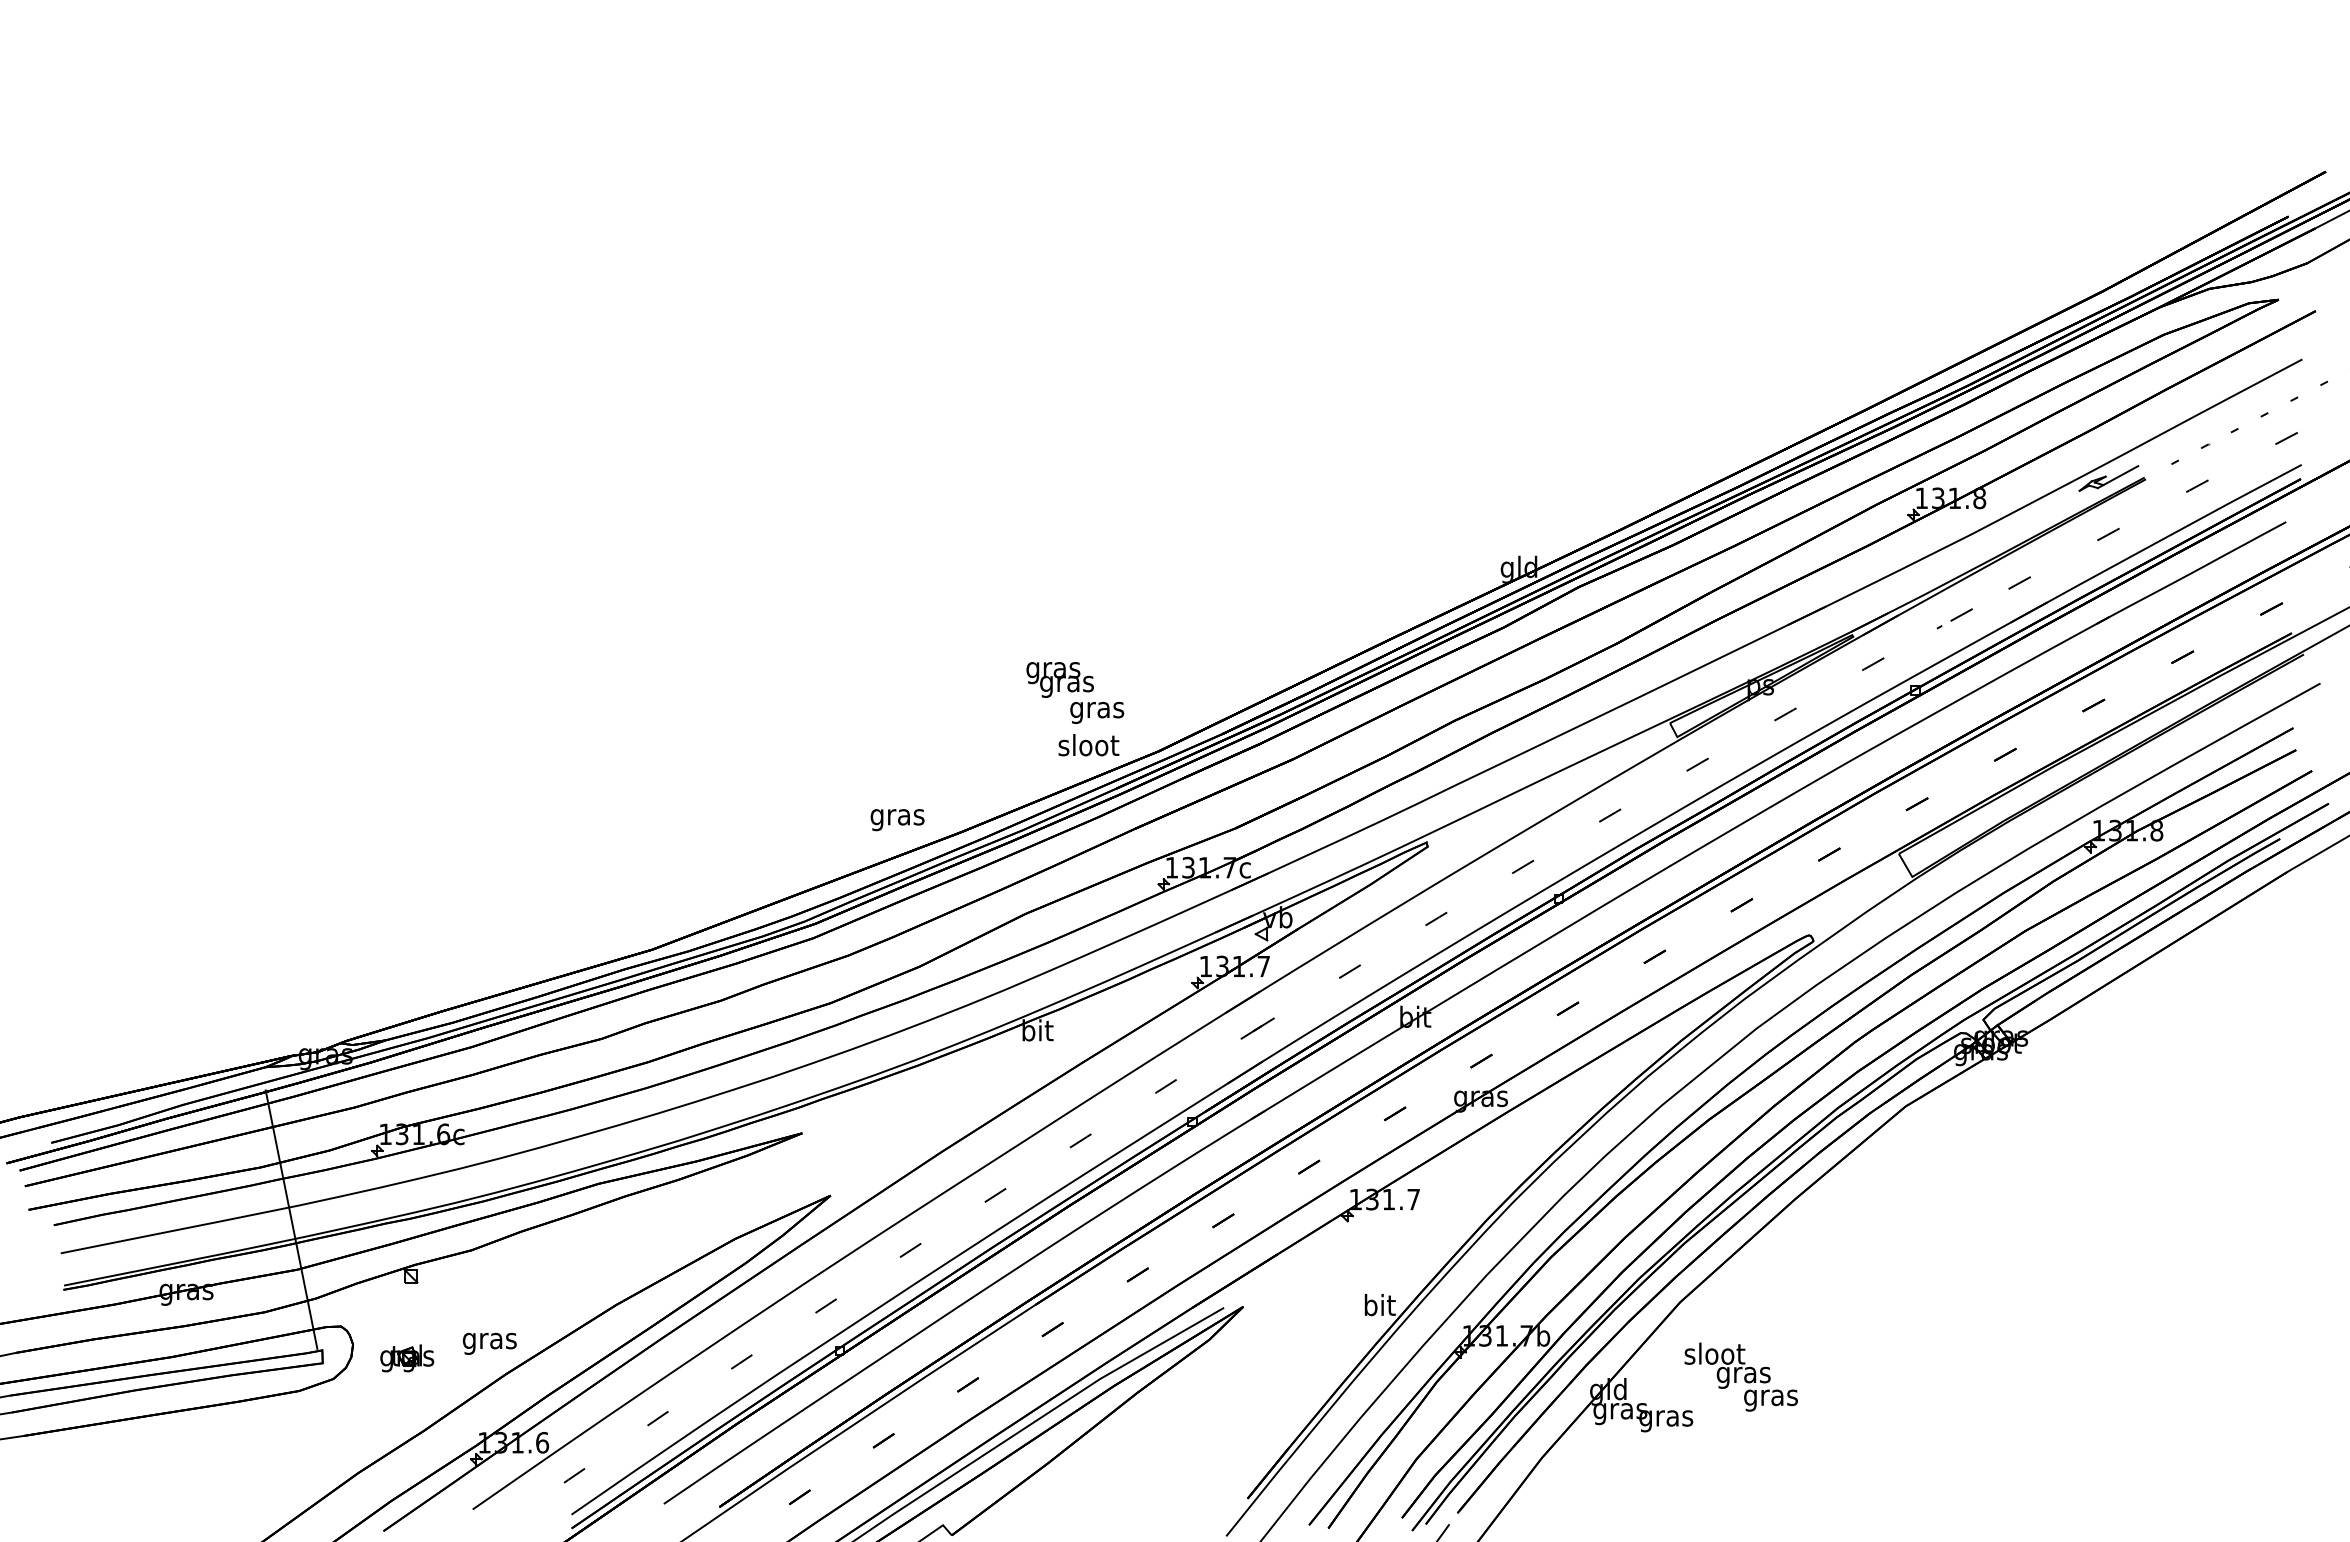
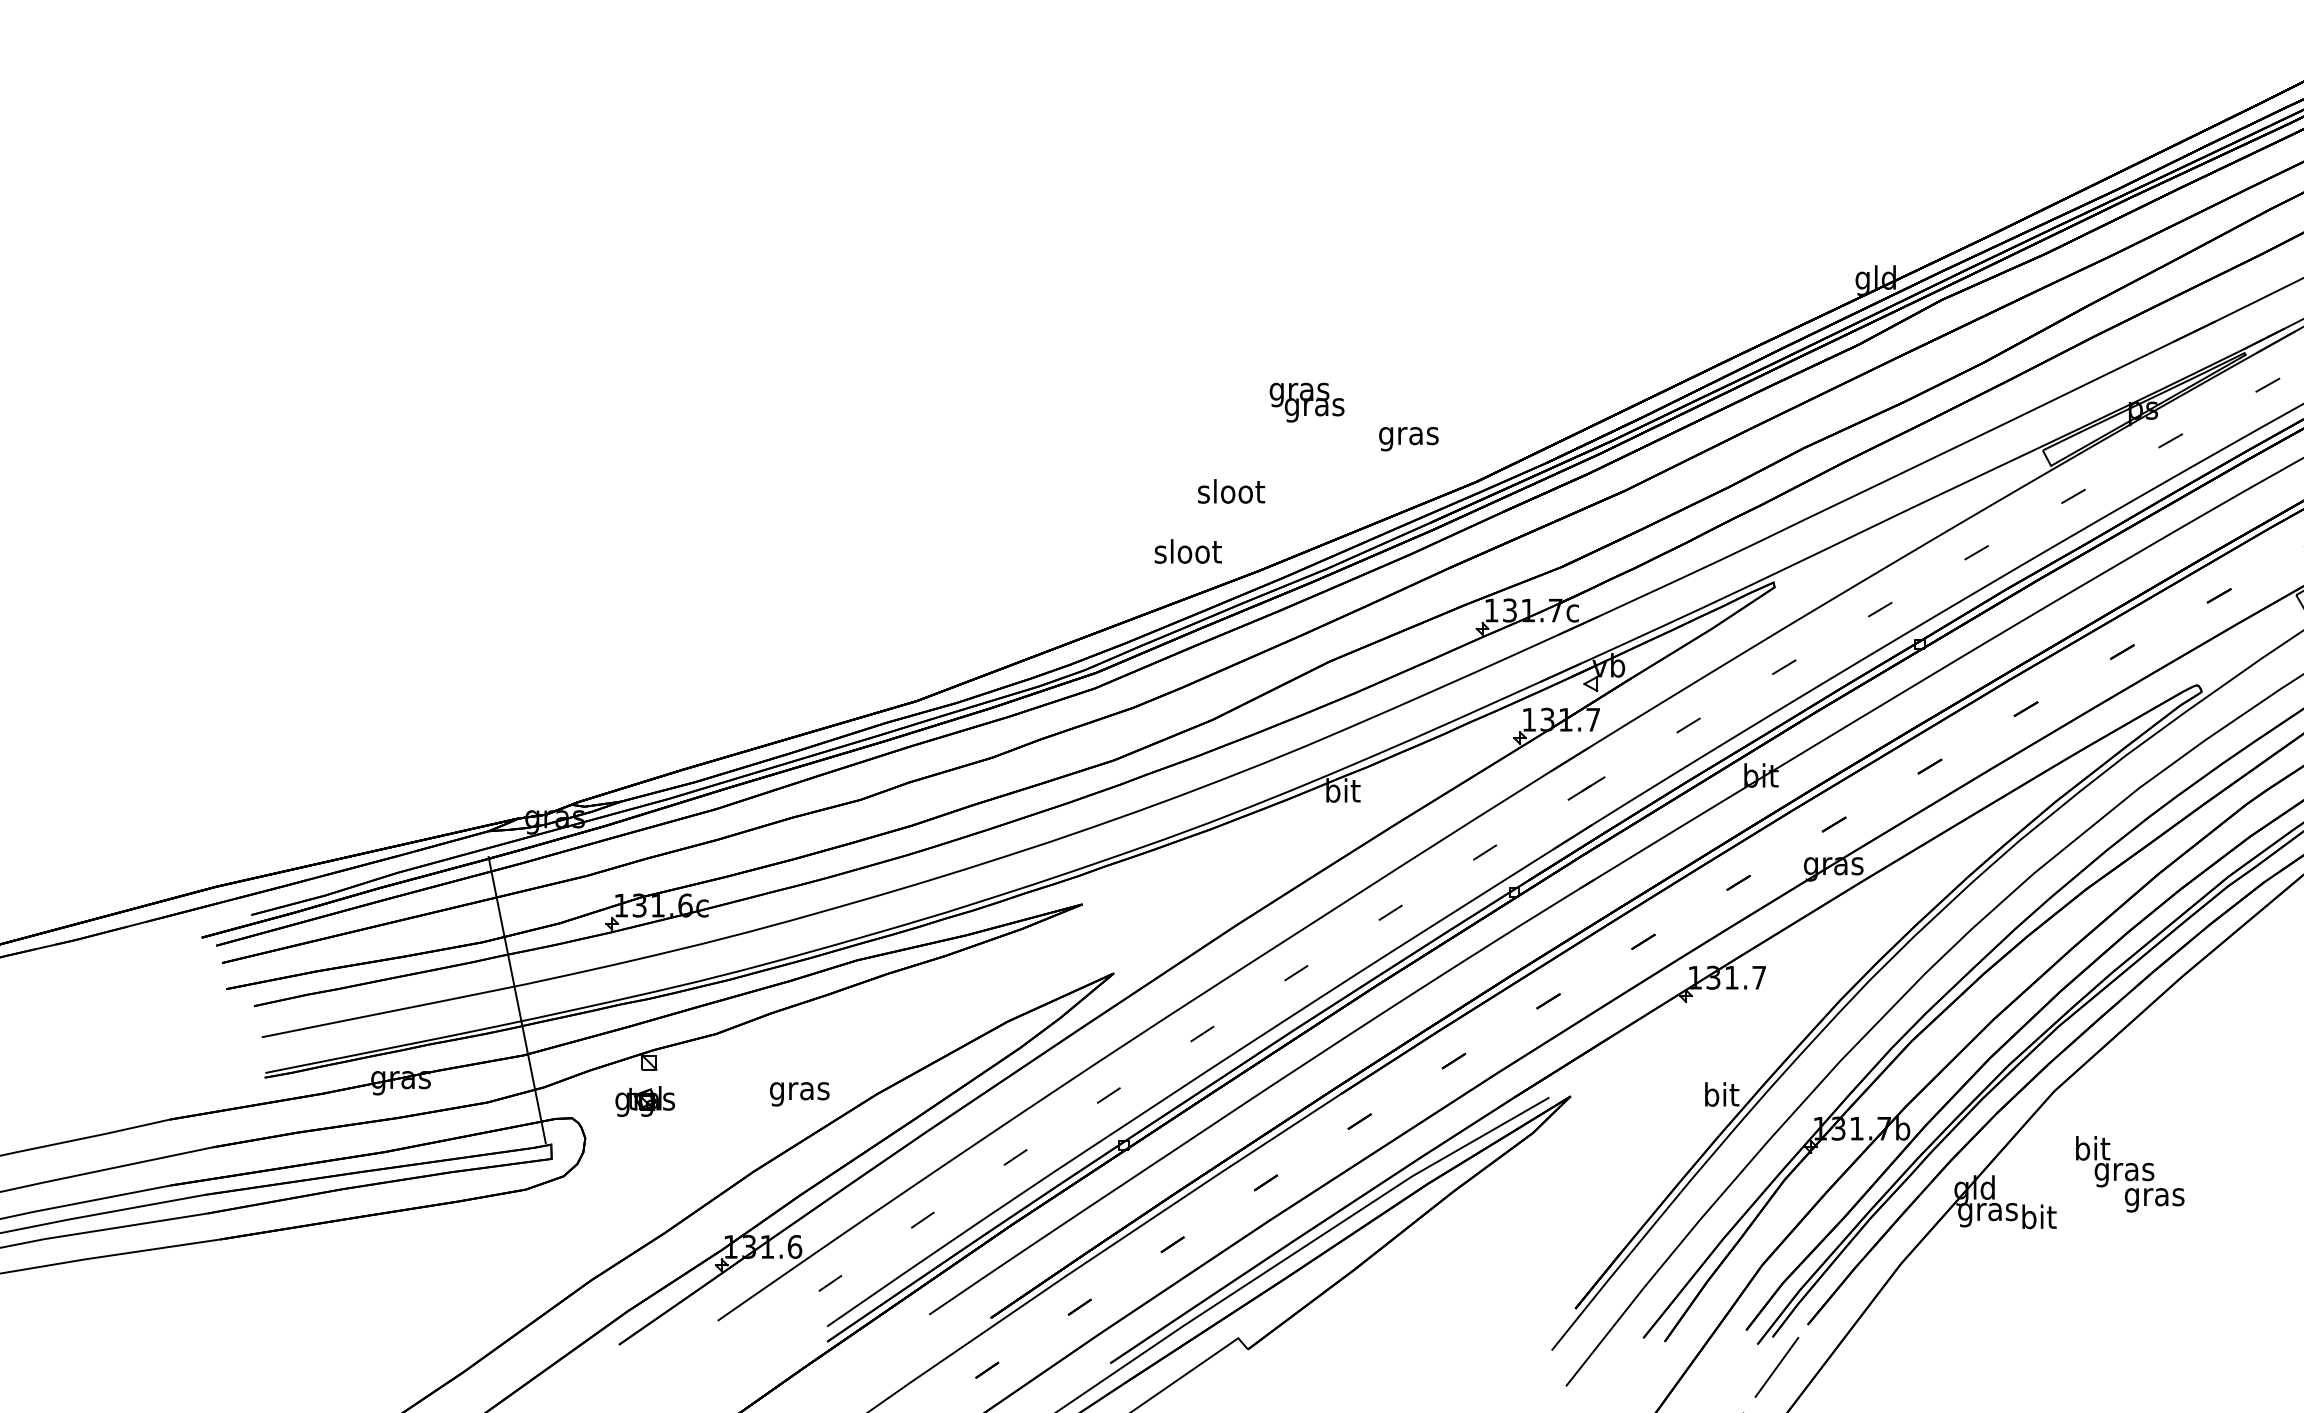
text: (1059, 679) -> (1306, 402), moved
text: (1088, 745) -> (1231, 491), moved
text: (897, 817) -> (1187, 554), gras -> sloot
text: (489, 1343) -> (799, 1093), moved
text: (1714, 1353) -> (2092, 1148), sloot -> bit
part: (407, 1358) -> (645, 1101), moved
text: (1666, 1418) -> (2039, 1220), gras -> bit

